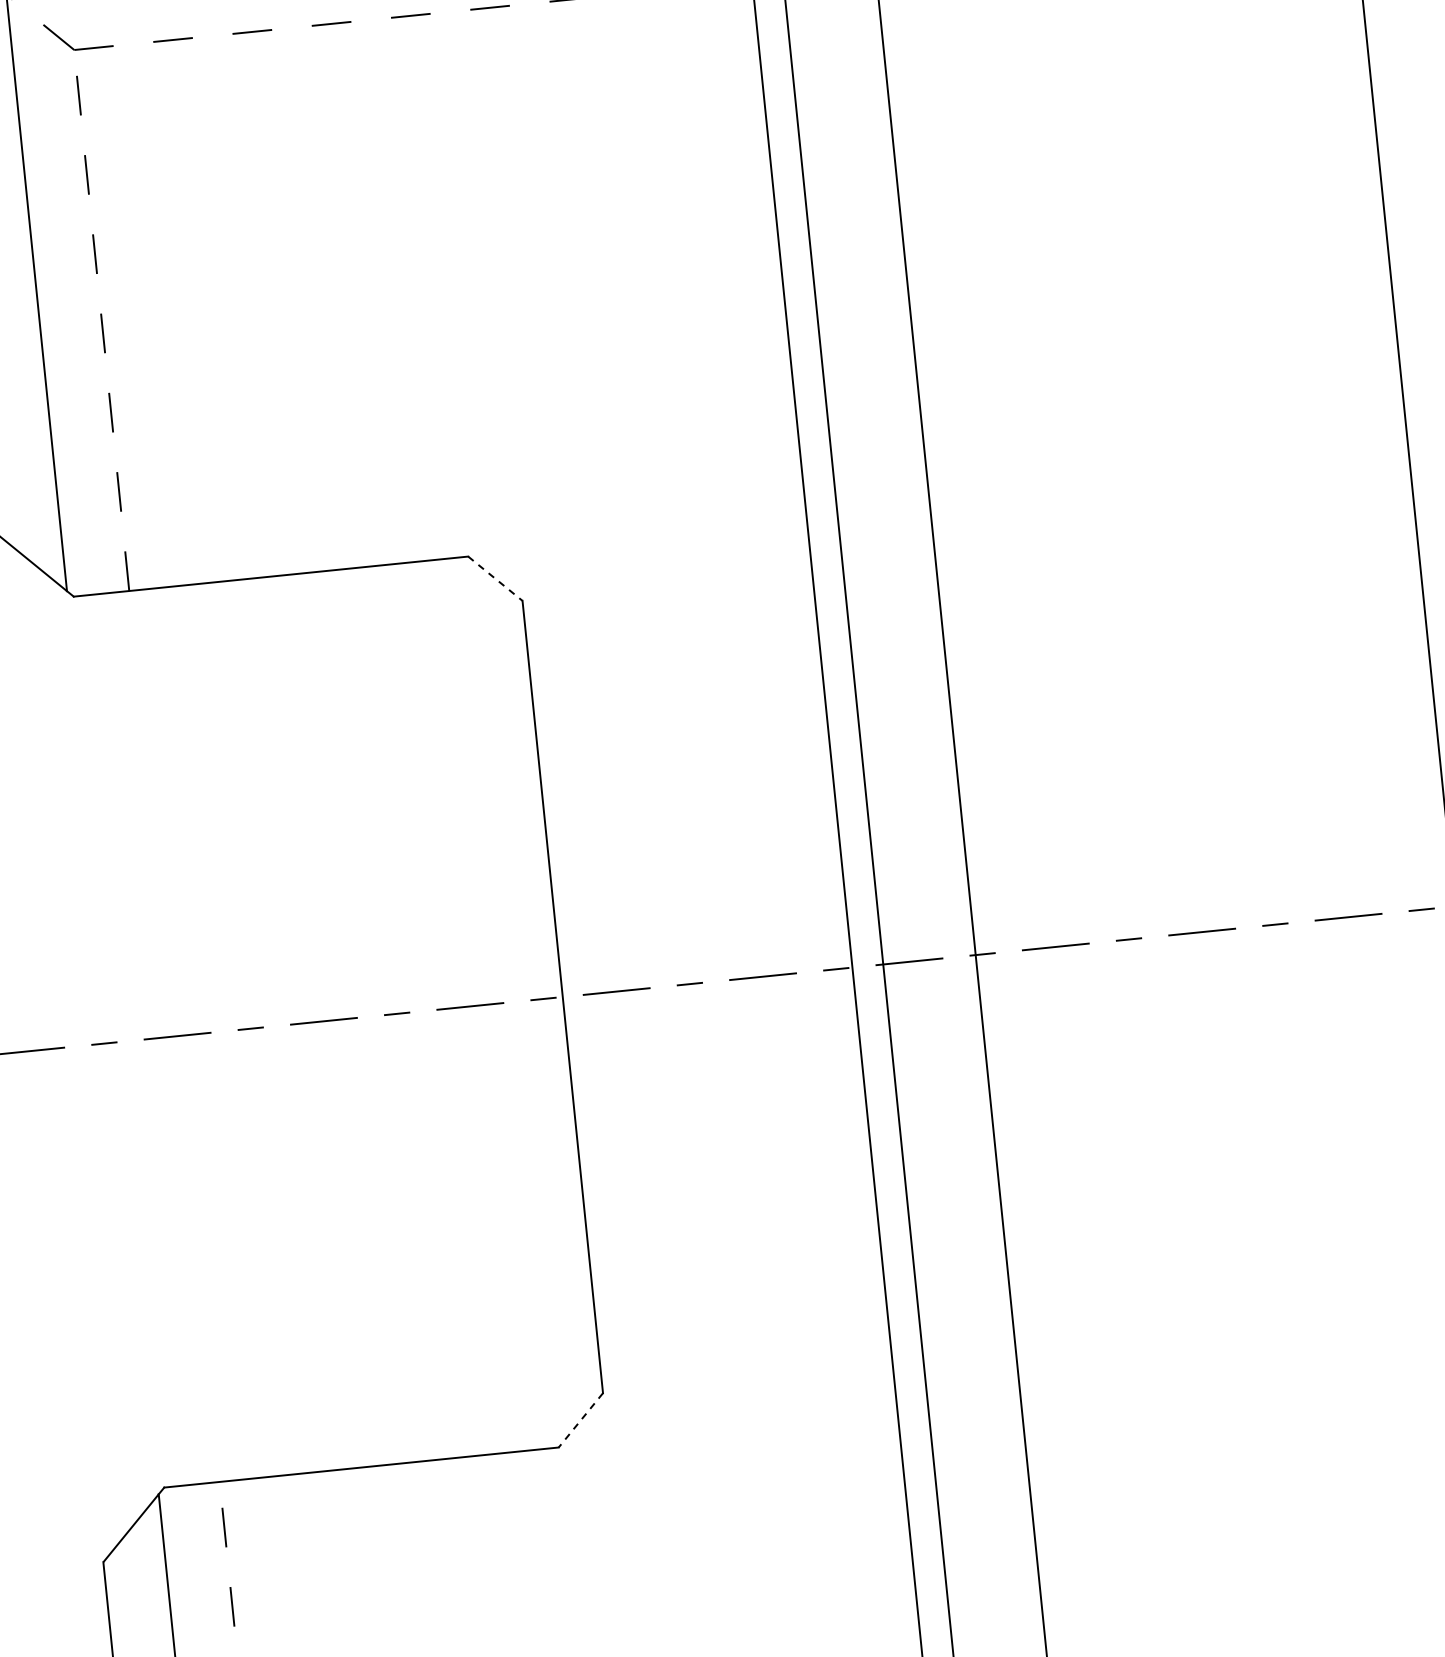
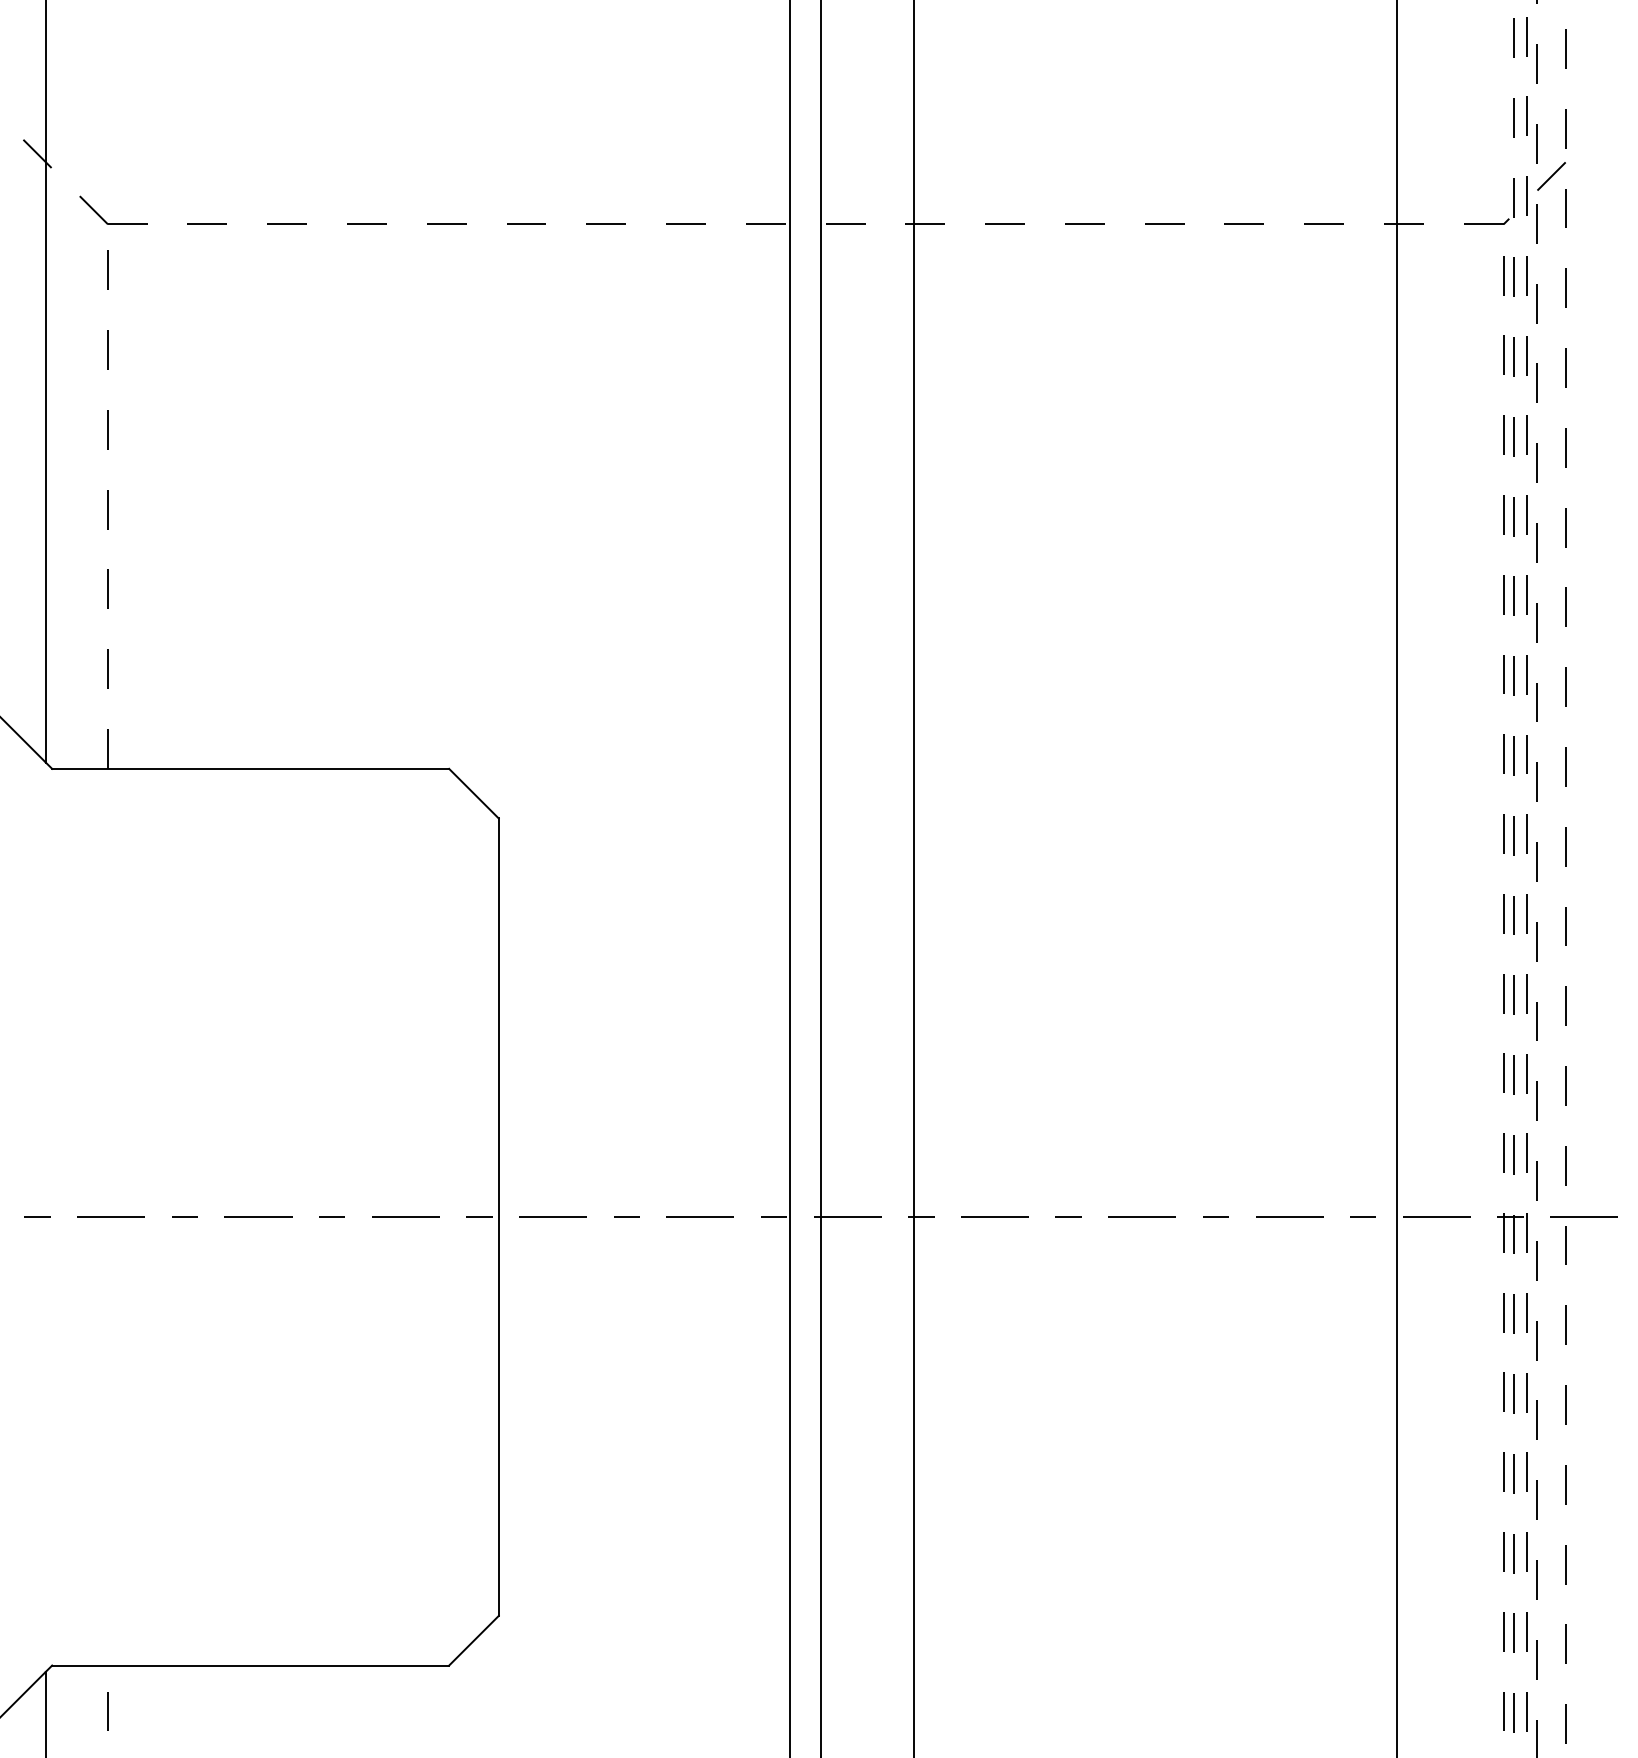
line: (495, 579) -> (474, 794), dashed -> solid
line: (580, 1421) -> (473, 1641), dashed -> solid

